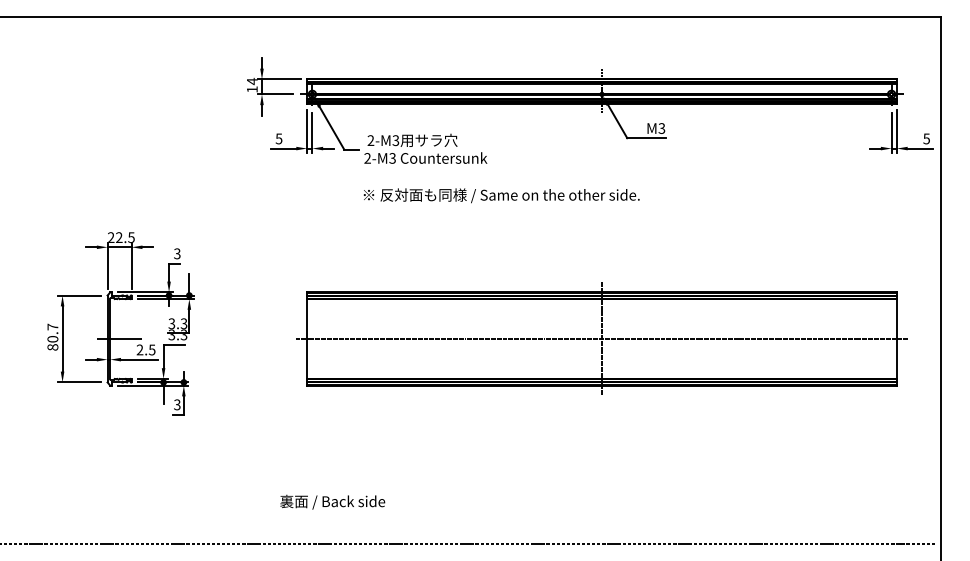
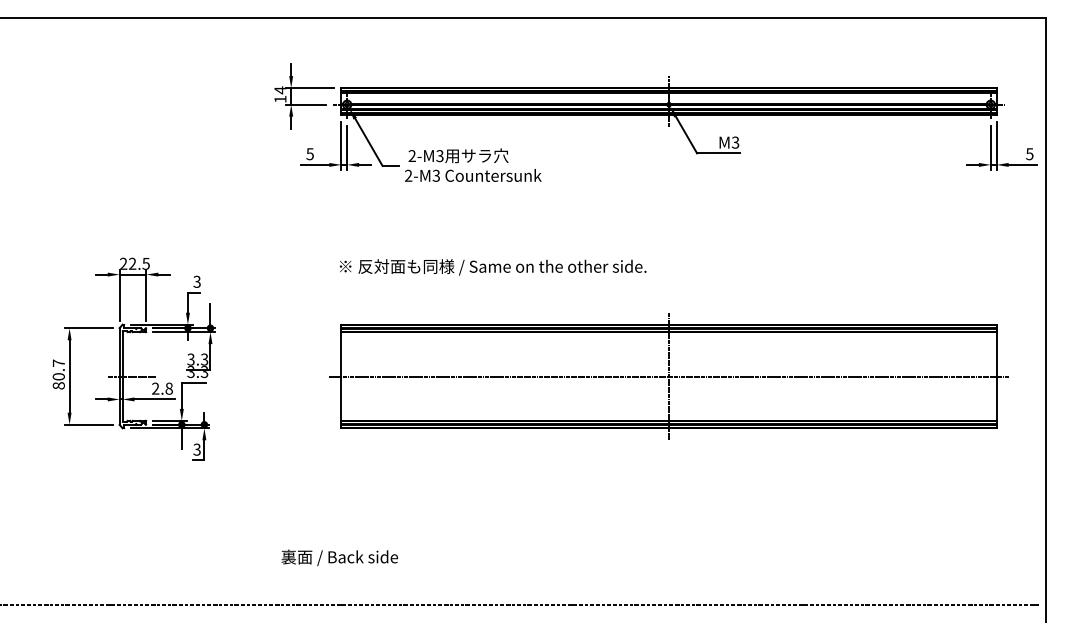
text: (501, 195) -> (492, 267), moved
text: (151, 349) -> (168, 388), 2.5 -> 2.8
text: (332, 501) -> (339, 557), moved

